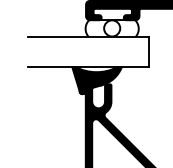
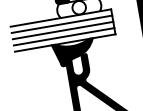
line: (88, 44) -> (61, 24), added
line: (88, 52) -> (63, 30), added
line: (88, 59) -> (64, 36), added

